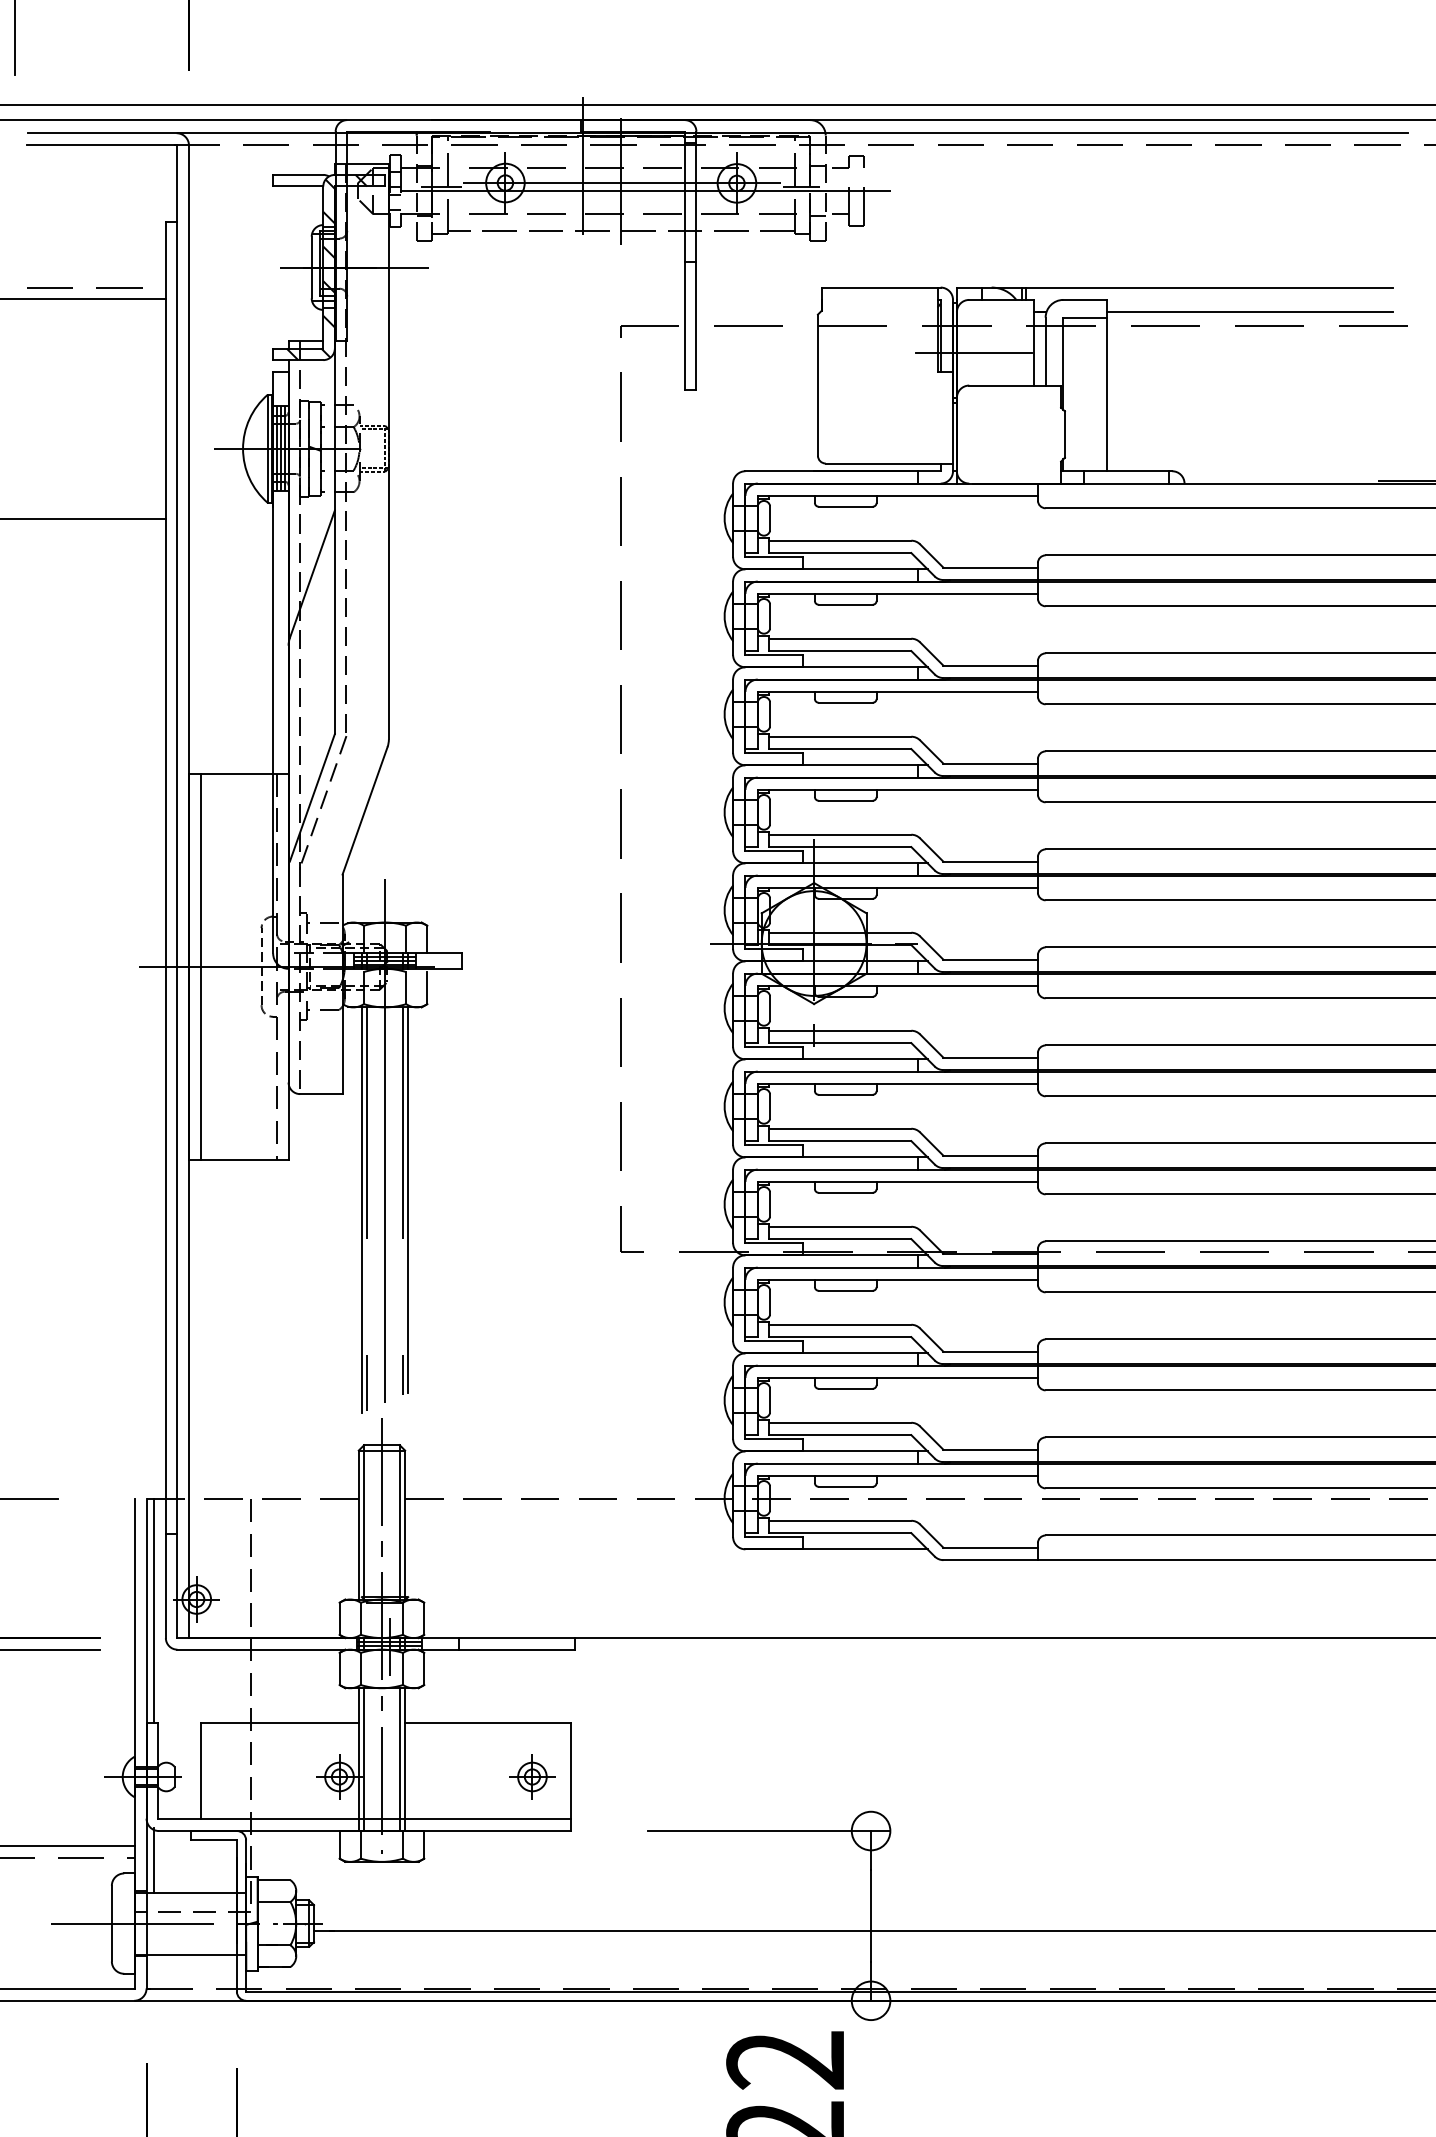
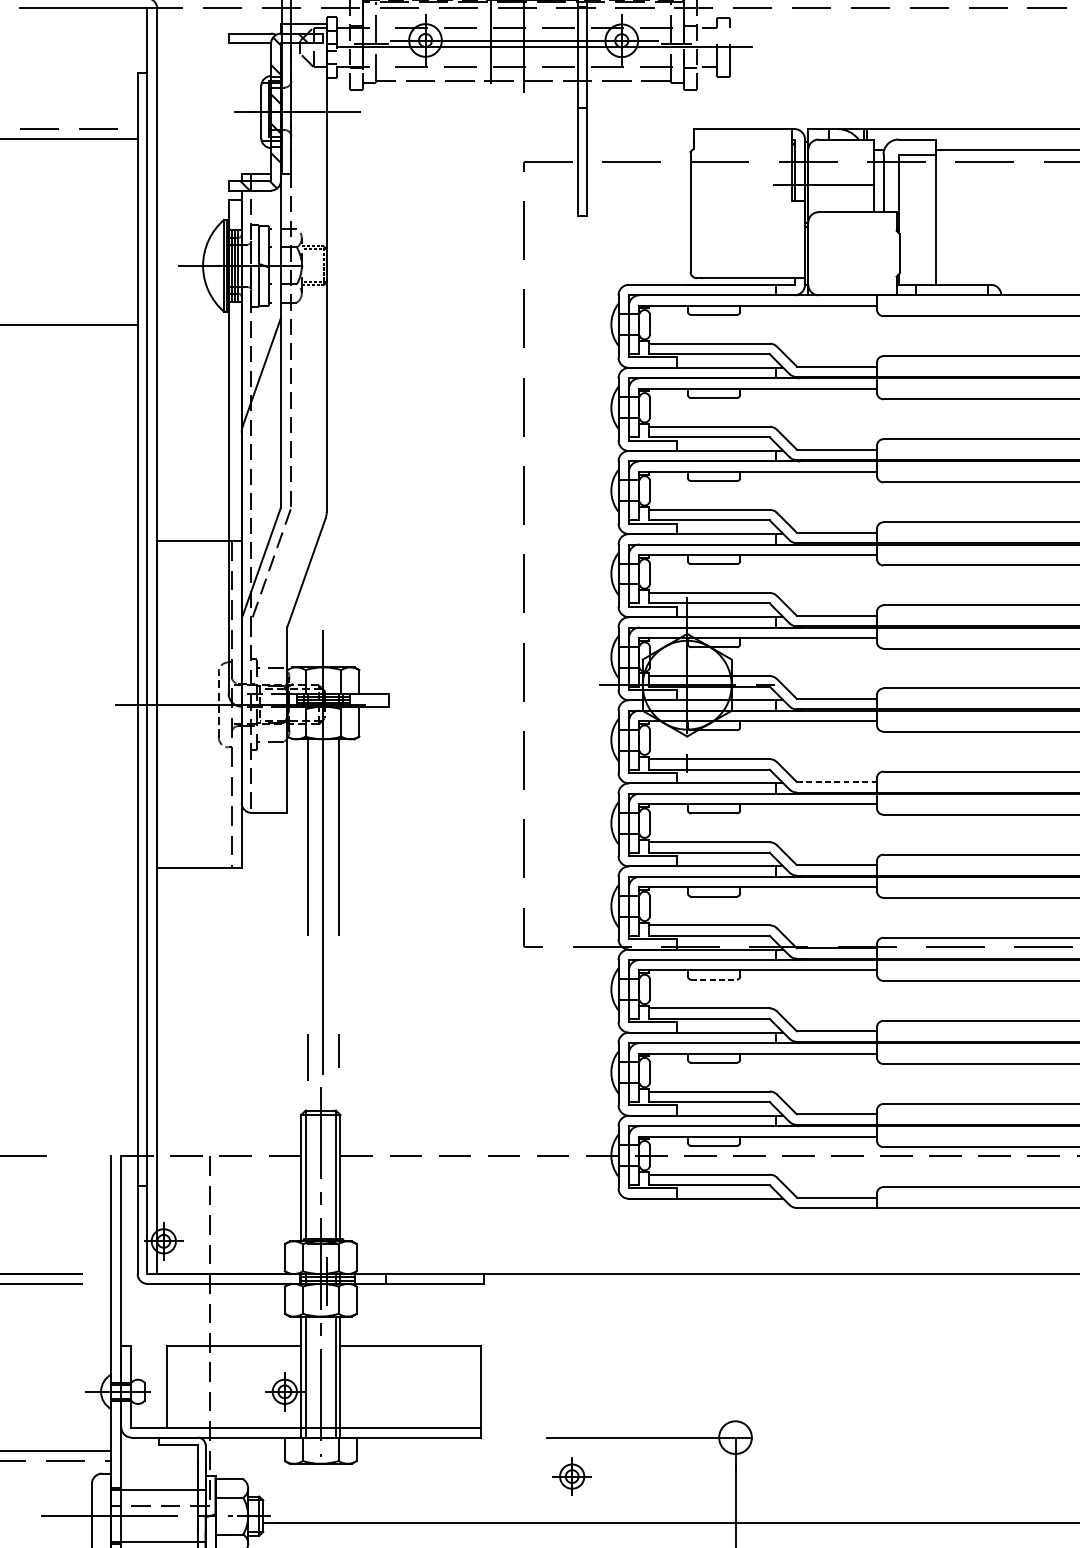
line: (200, 966) -> (167, 704), removed
line: (991, 1057) -> (837, 781), solid -> dashed
line: (408, 1199) -> (343, 902), removed
line: (361, 1209) -> (303, 910), removed
line: (846, 1290) -> (714, 979), solid -> dashed
line: (154, 1610) -> (128, 1250), removed
part: (532, 1776) -> (572, 1476), moved
line: (154, 1859) -> (128, 1461), removed

